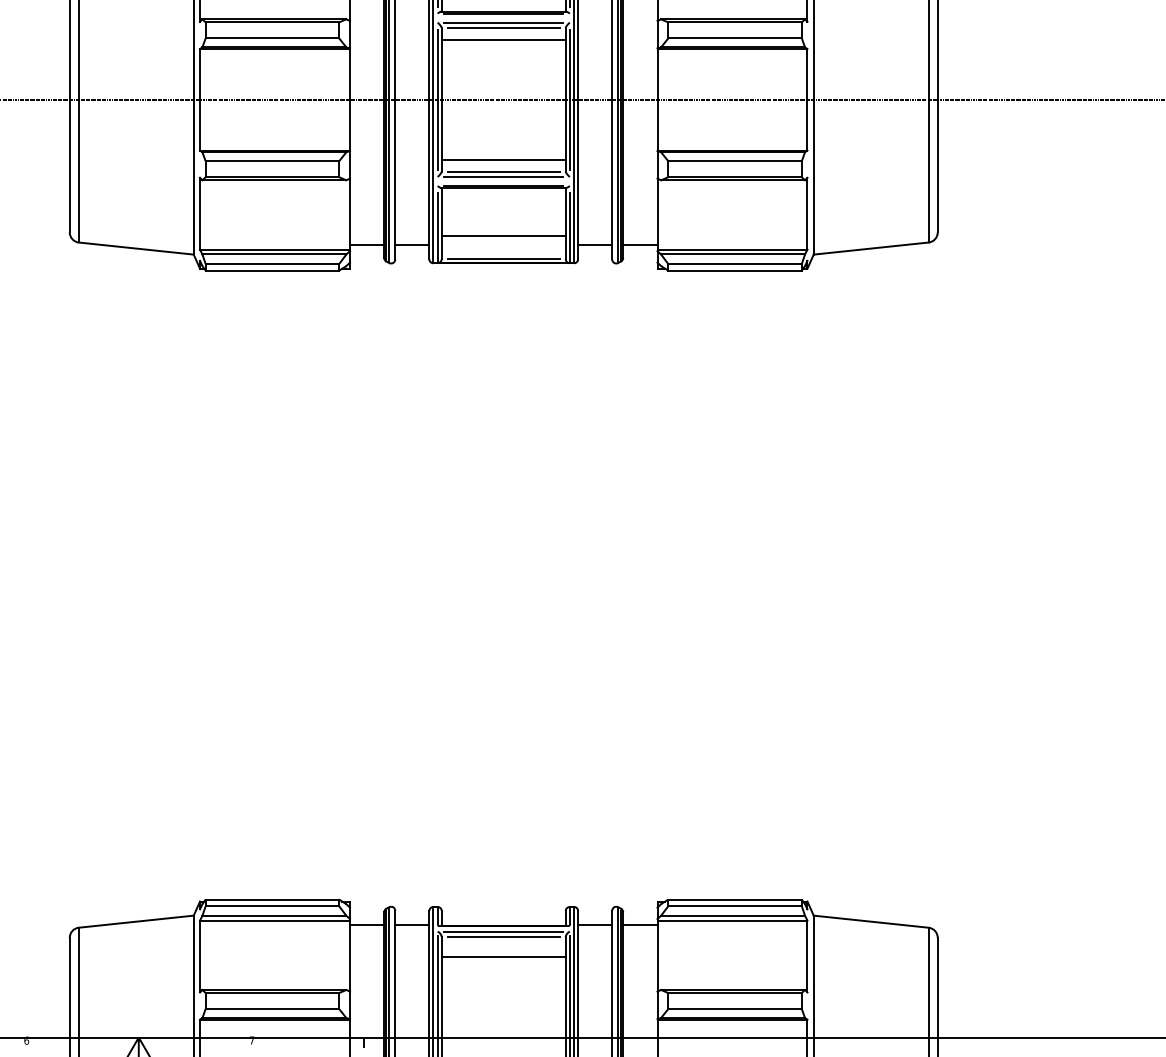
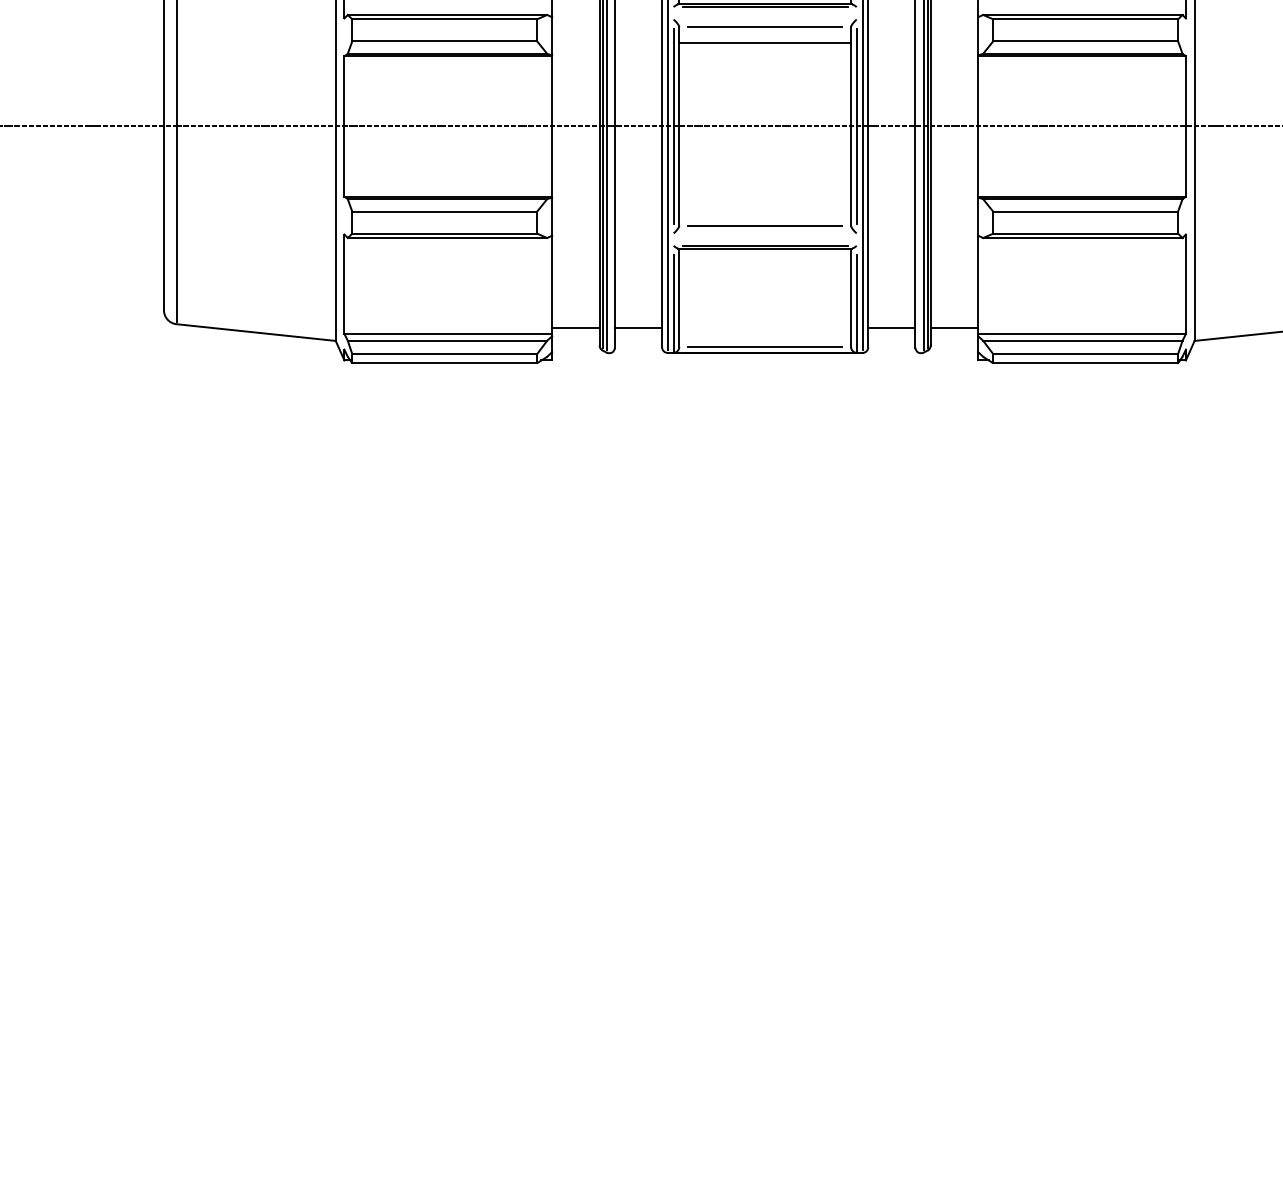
line: (503, 22) -> (764, 19), removed
line: (503, 159) -> (764, 209), removed
line: (503, 177) -> (764, 234), removed
line: (503, 235) -> (764, 314), removed

